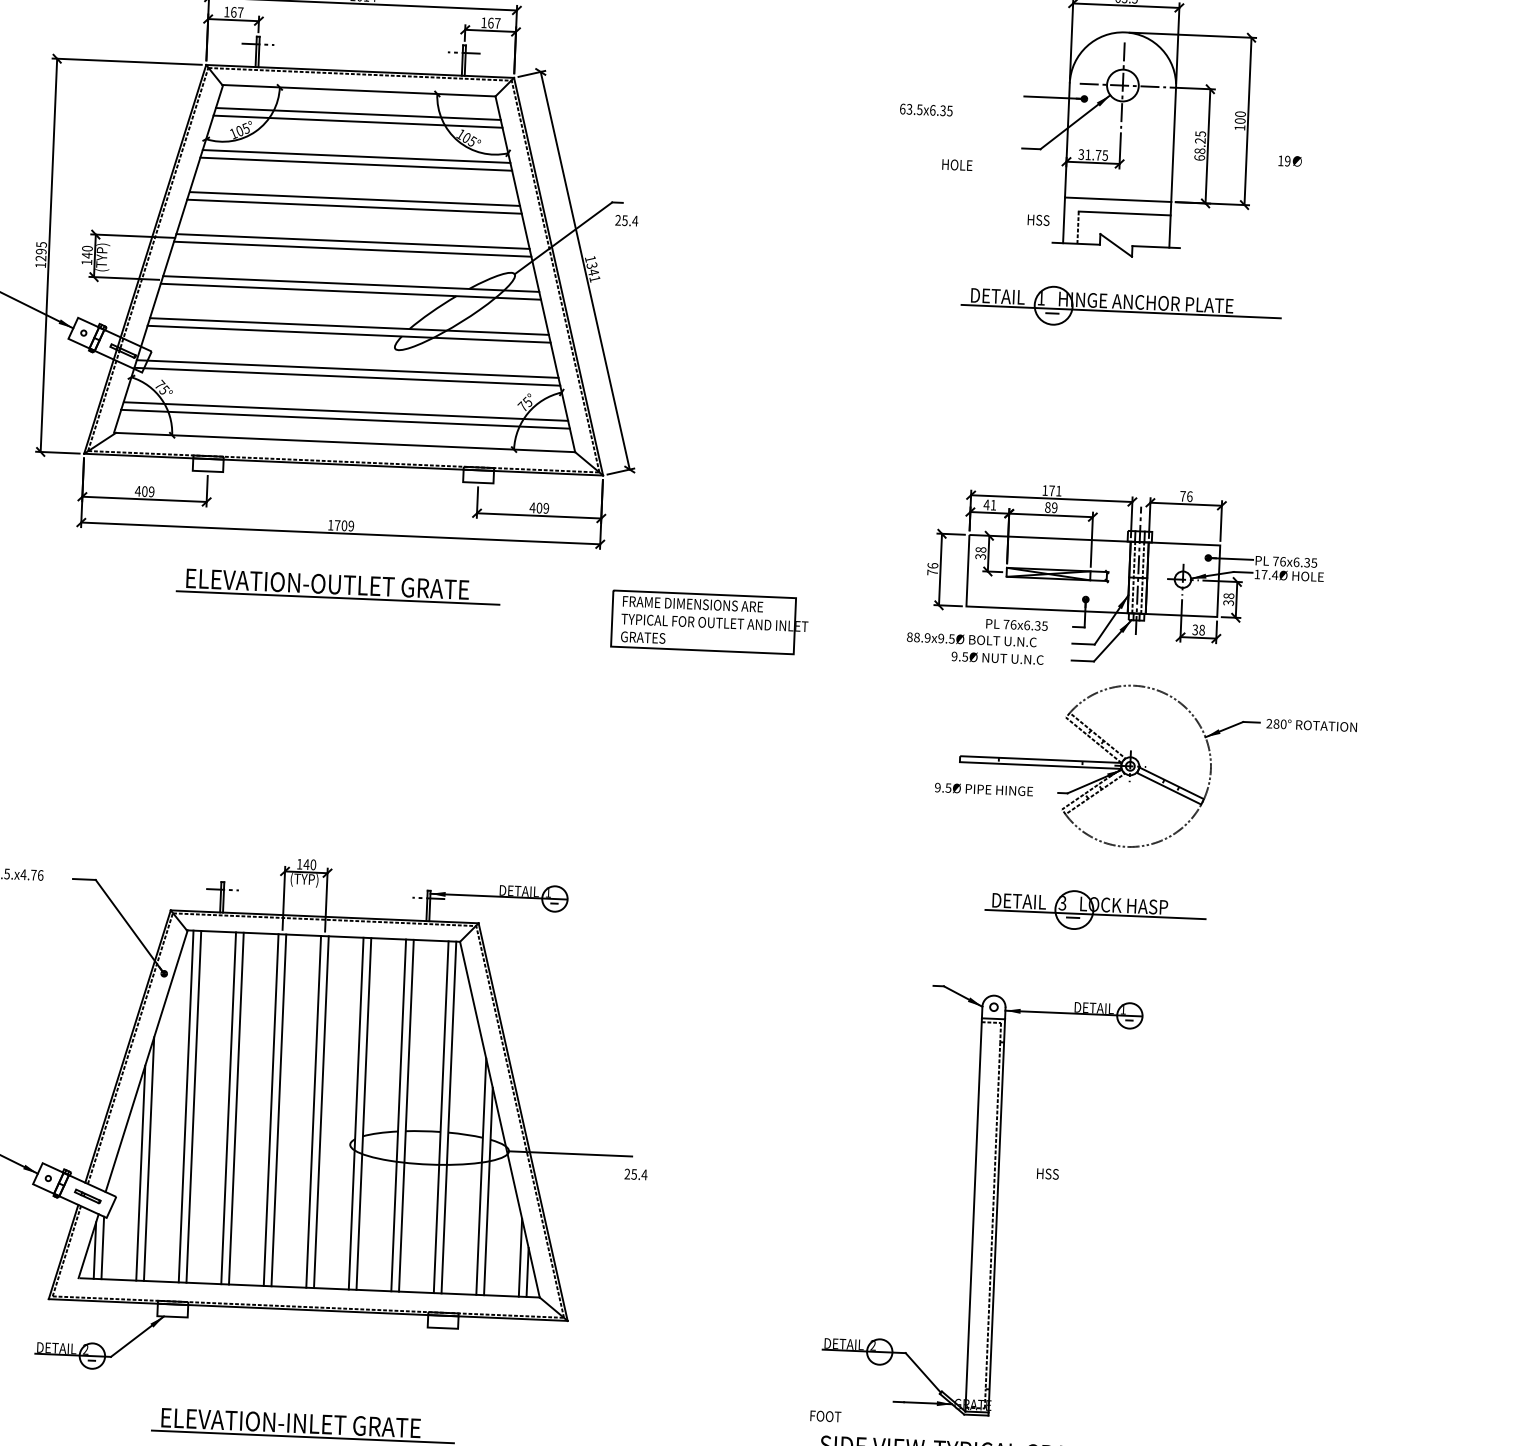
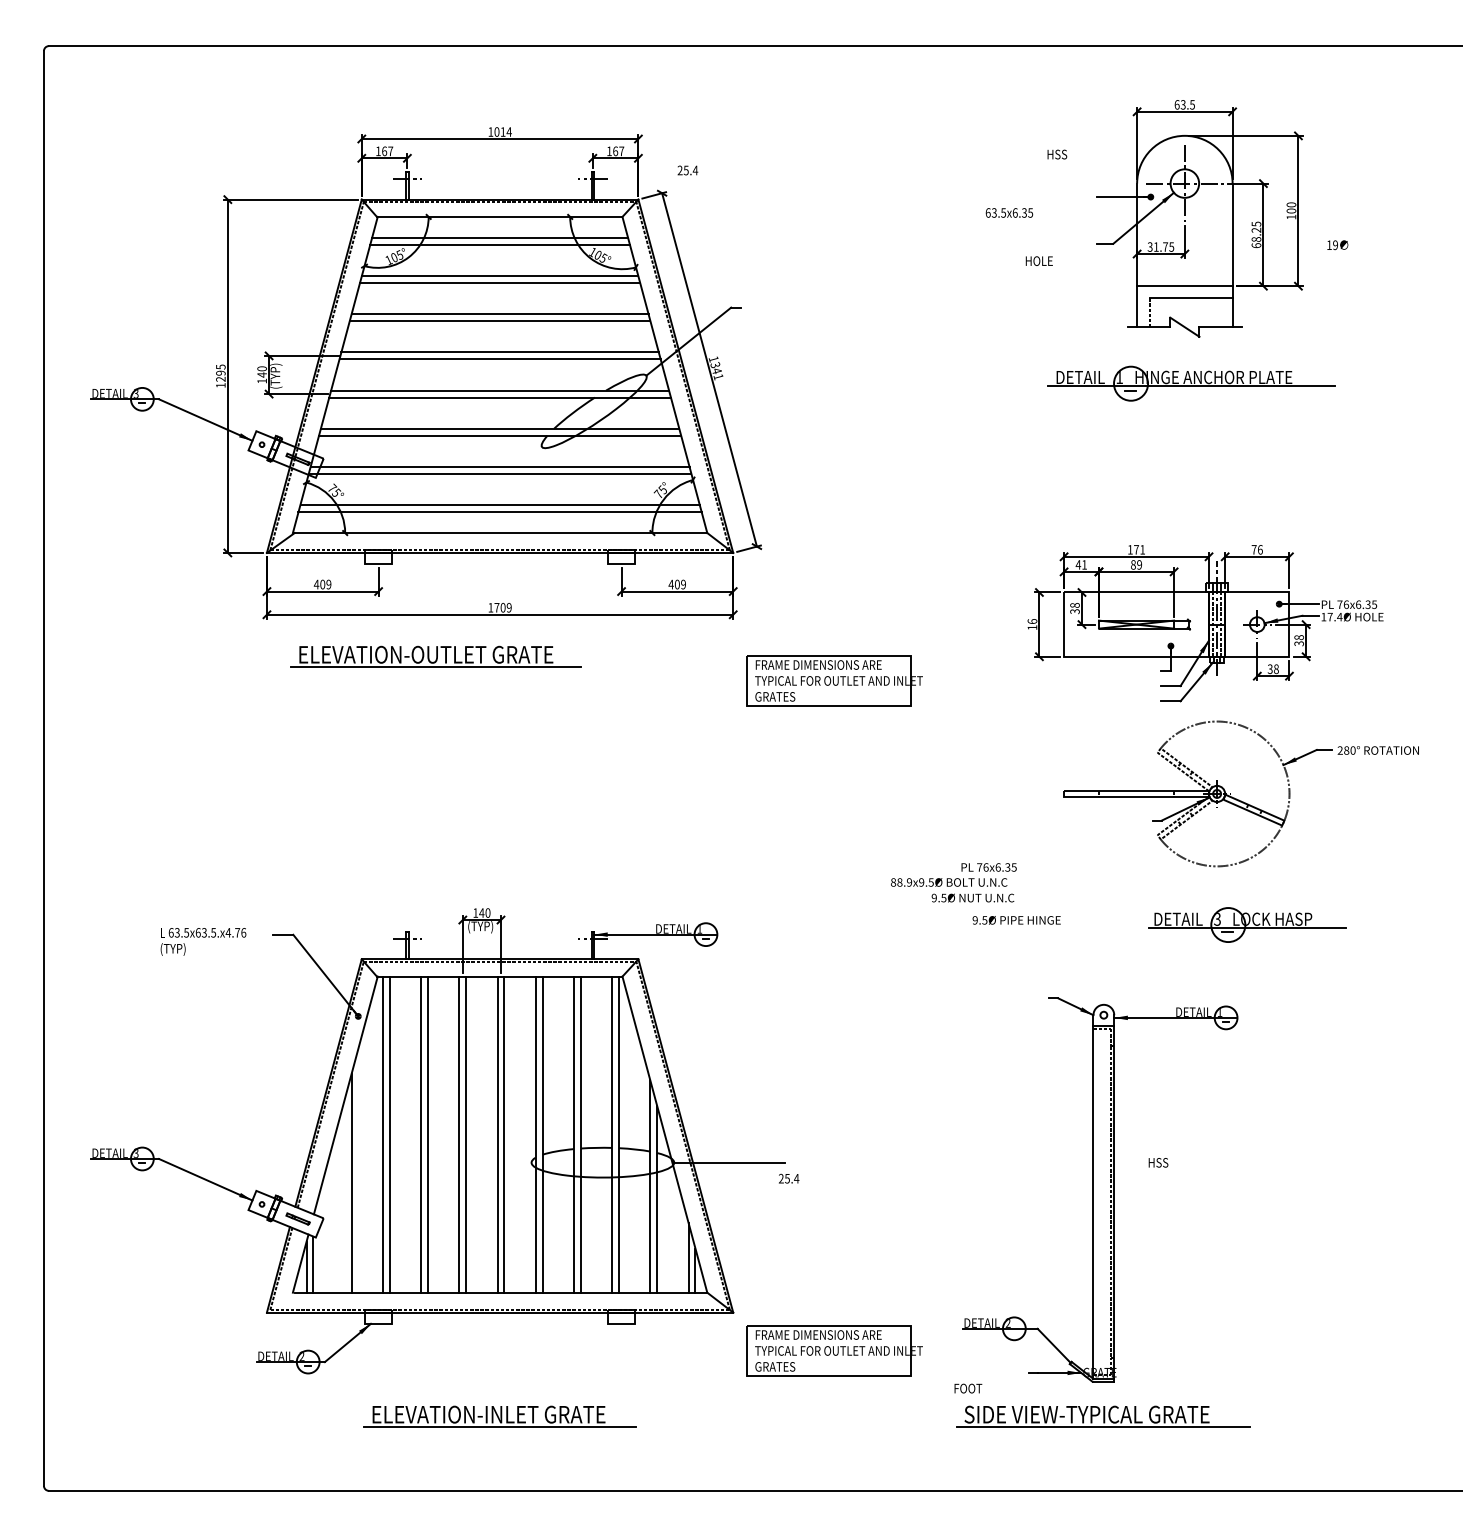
text: (832, 220) -> (872, 162), moved
text: (932, 572) -> (1032, 627), 76 -> 16
part: (337, 586) -> (435, 656), moved
text: (976, 640) -> (953, 882), moved
text: (983, 789) -> (1016, 920), moved
part: (1095, 910) -> (1247, 924), moved
line: (140, 1172) -> (344, 1195), removed
part: (678, 1367) -> (834, 1350), added

